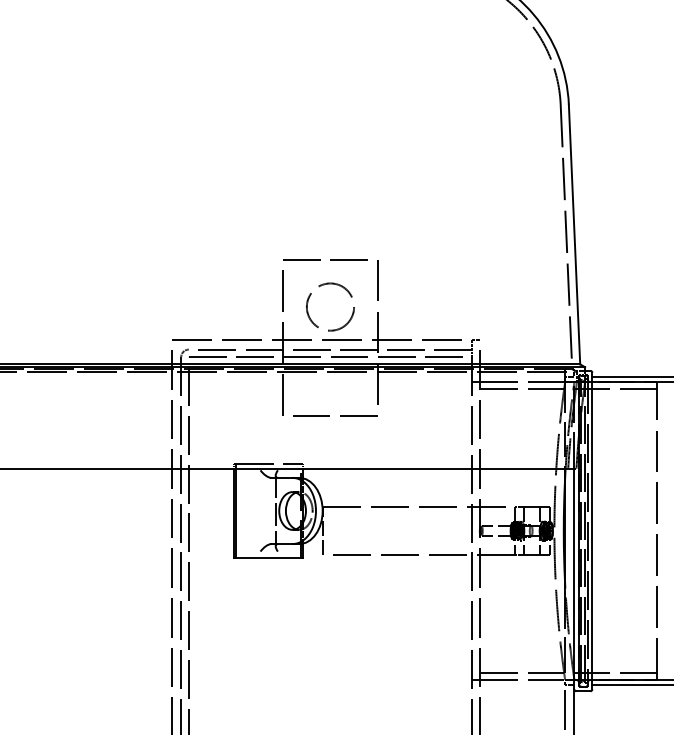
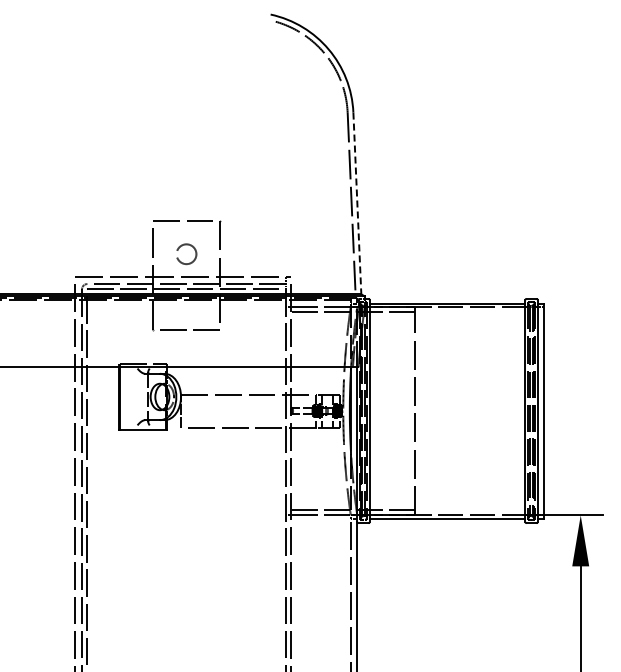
line: (574, 234) -> (357, 203), solid -> dashed
circle: (330, 305) -> (186, 253), size x0.6

